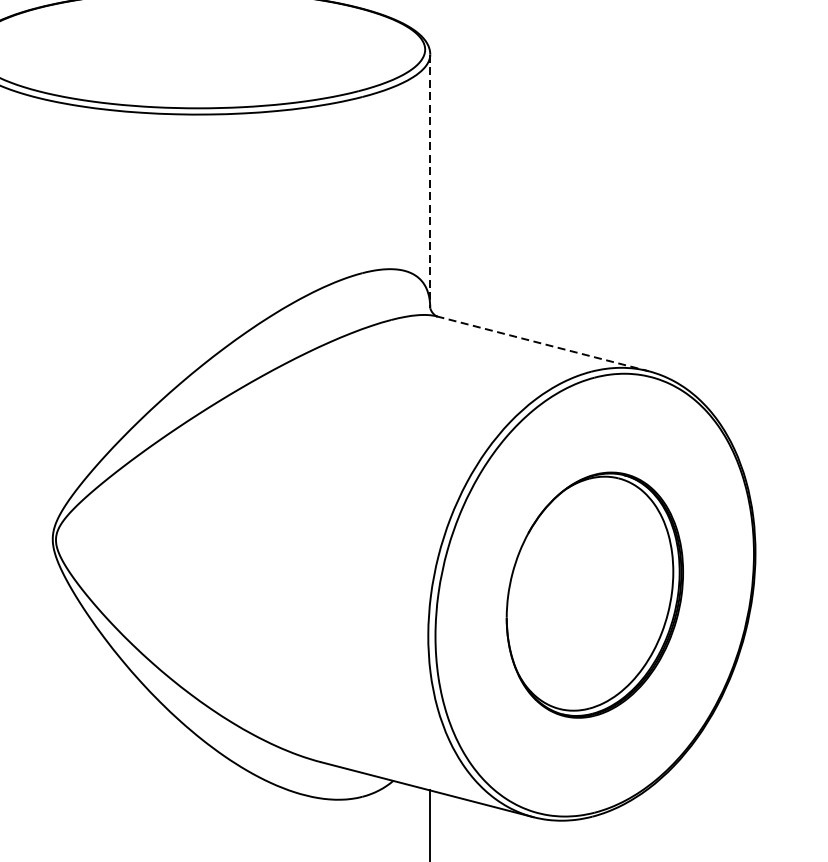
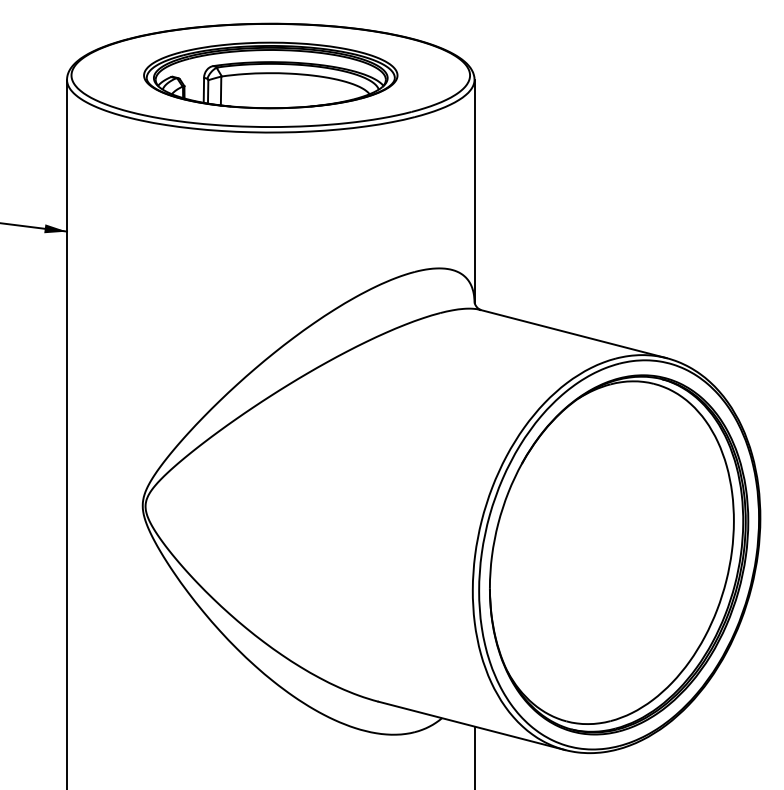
part: (198, 49) -> (270, 75), added
line: (430, 181) -> (474, 191), dashed -> solid
line: (542, 344) -> (573, 334), dashed -> solid
part: (595, 594) -> (619, 554), size x1.67

